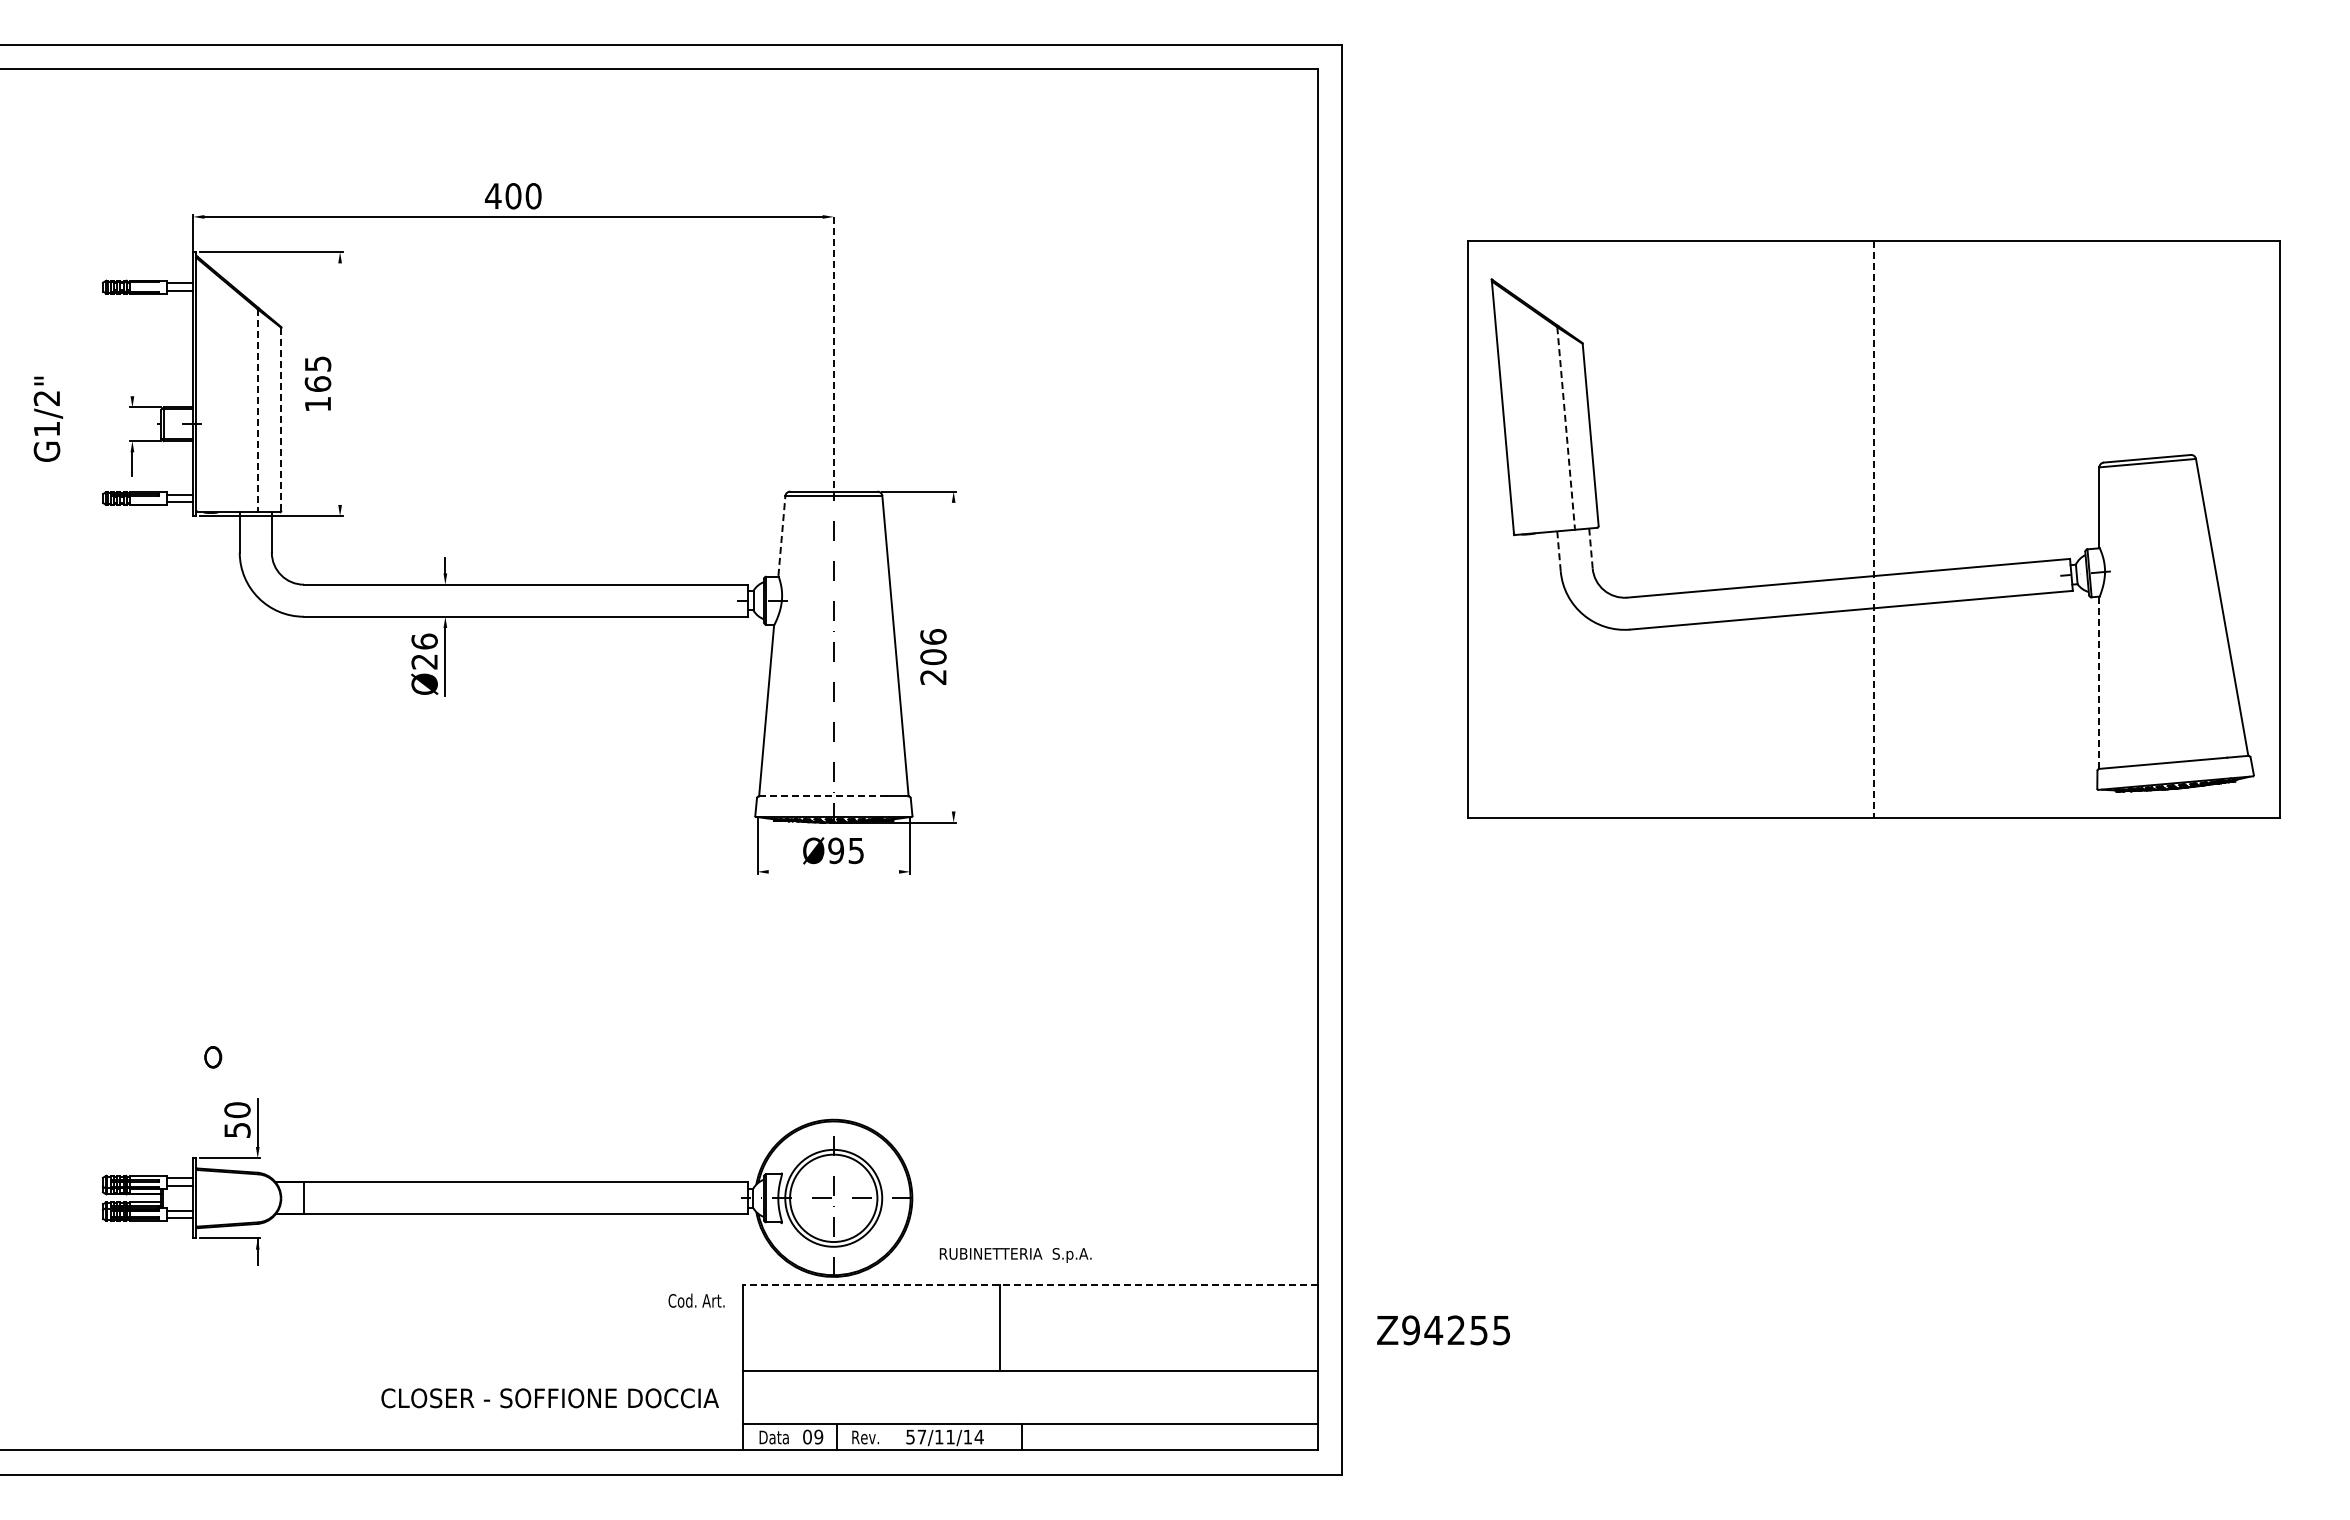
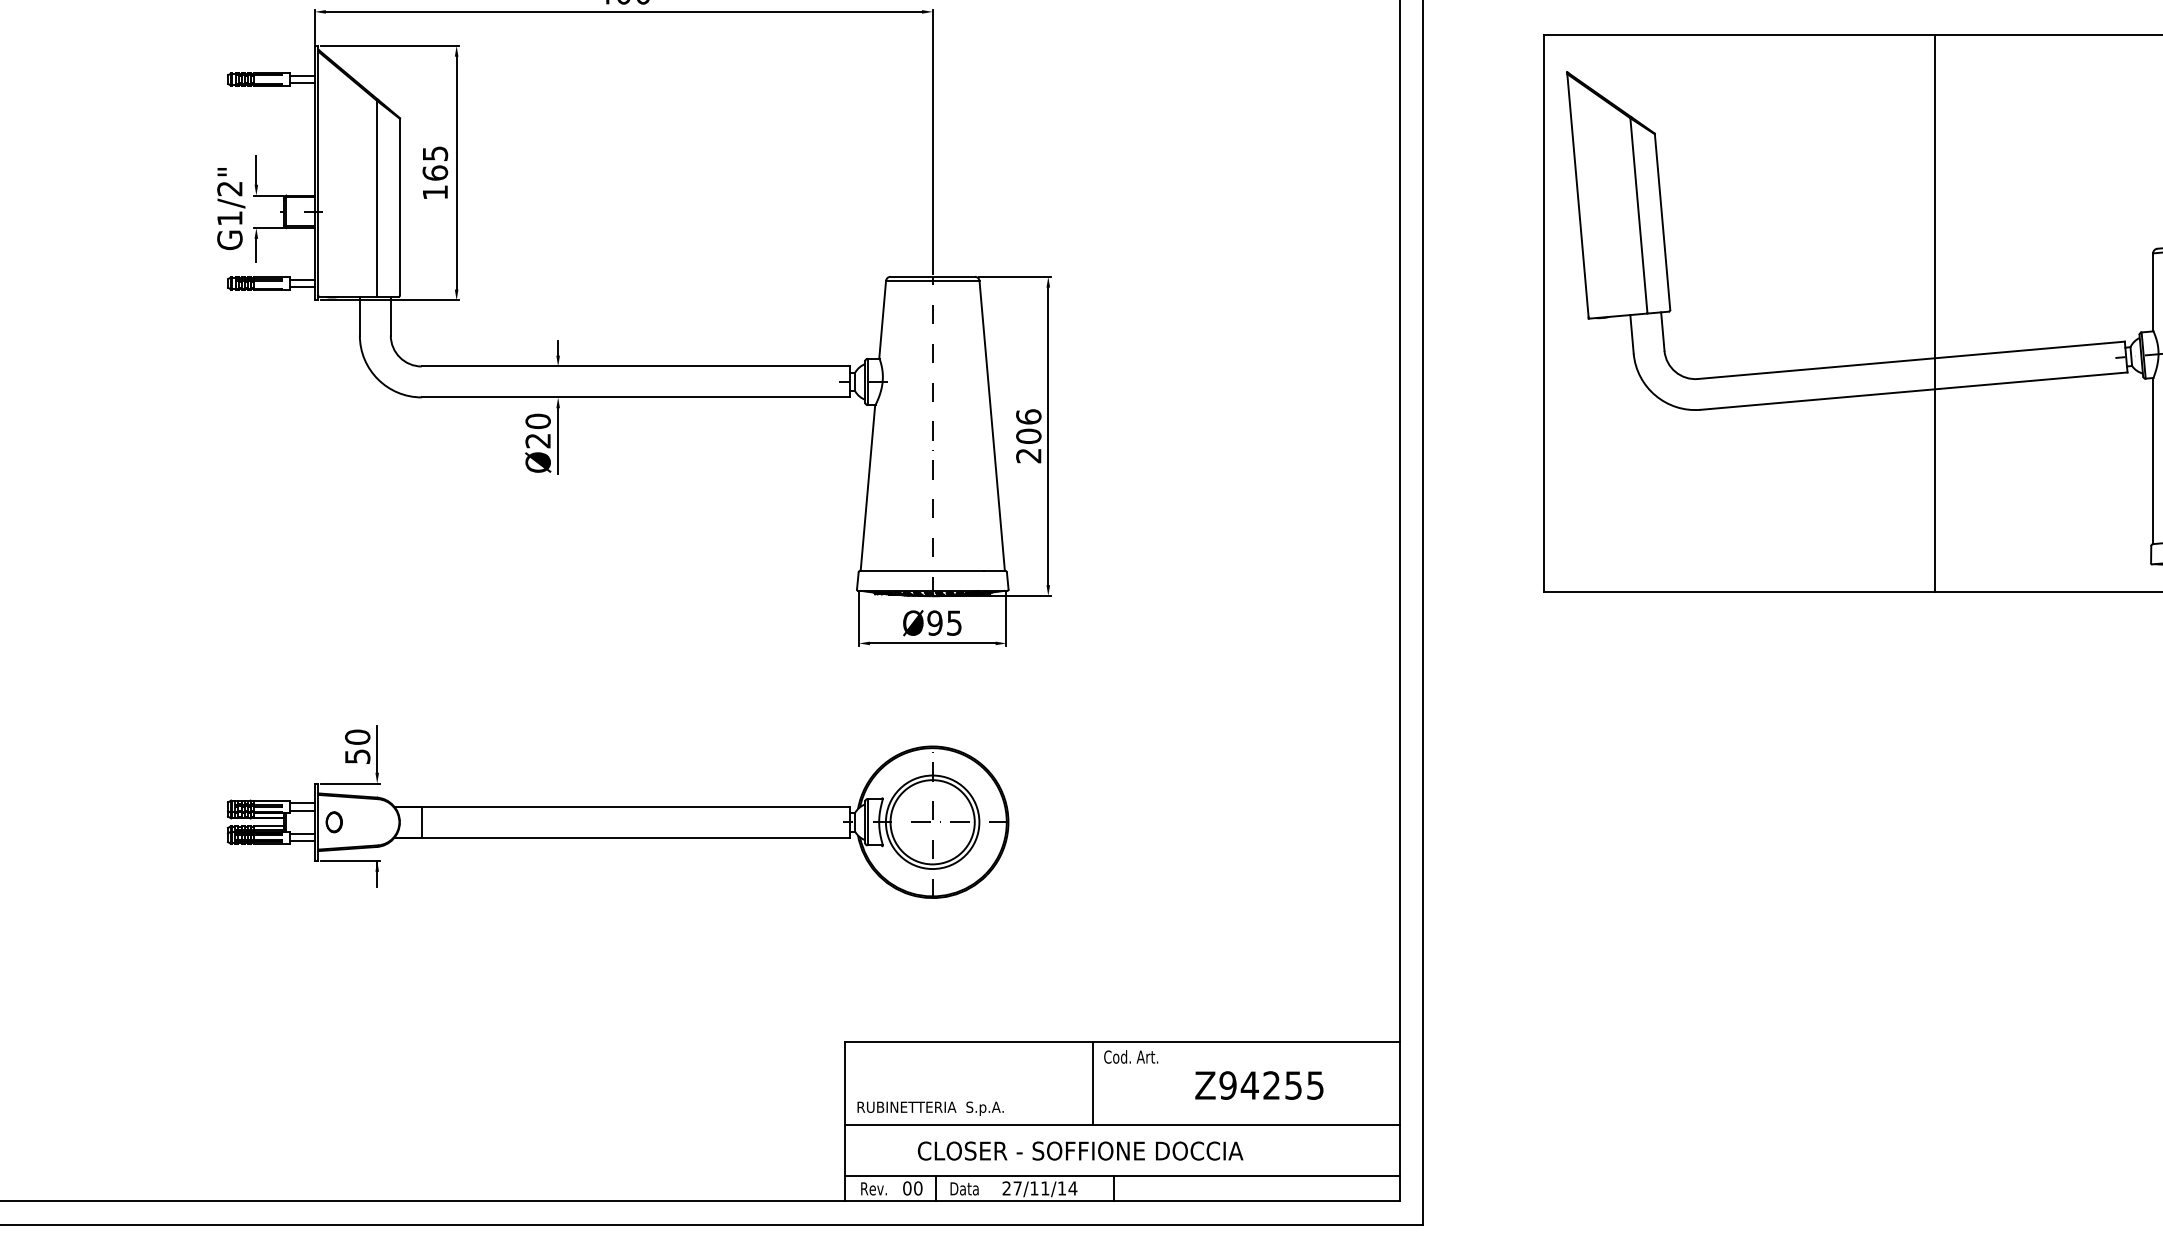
line: (833, 351) -> (932, 141), dashed -> solid
line: (132, 380) -> (256, 169), added
line: (340, 383) -> (457, 172), added
line: (257, 410) -> (376, 198), dashed -> solid
text: (48, 418) -> (231, 208), moved
line: (281, 418) -> (400, 206), dashed -> solid
line: (1566, 427) -> (1639, 214), dashed -> solid
line: (1873, 529) -> (1935, 313), dashed -> solid
line: (781, 535) -> (882, 319), dashed -> solid
line: (1591, 549) -> (1663, 332), dashed -> solid
line: (1559, 551) -> (1632, 334), dashed -> solid
text: (424, 641) -> (538, 421), Ø26 -> Ø20
line: (953, 656) -> (1048, 435), added
line: (2099, 683) -> (2153, 461), dashed -> solid
line: (822, 796) -> (921, 570), dashed -> solid
line: (833, 871) -> (932, 643), added
part: (507, 1187) -> (618, 811), moved
text: (1015, 1255) -> (930, 1108), moved
line: (1030, 1285) -> (1122, 1042), dashed -> solid
text: (696, 1300) -> (1131, 1056), moved
text: (1443, 1330) -> (1259, 1085), moved
text: (549, 1398) -> (1079, 1151), moved
text: (910, 1436) -> (1006, 1187), 57/11/14 -> 27/11/14
text: (774, 1437) -> (875, 1188), Data -> Rev.
text: (818, 1437) -> (917, 1188), 09 -> 00
text: (867, 1437) -> (965, 1188), Rev. -> Data

